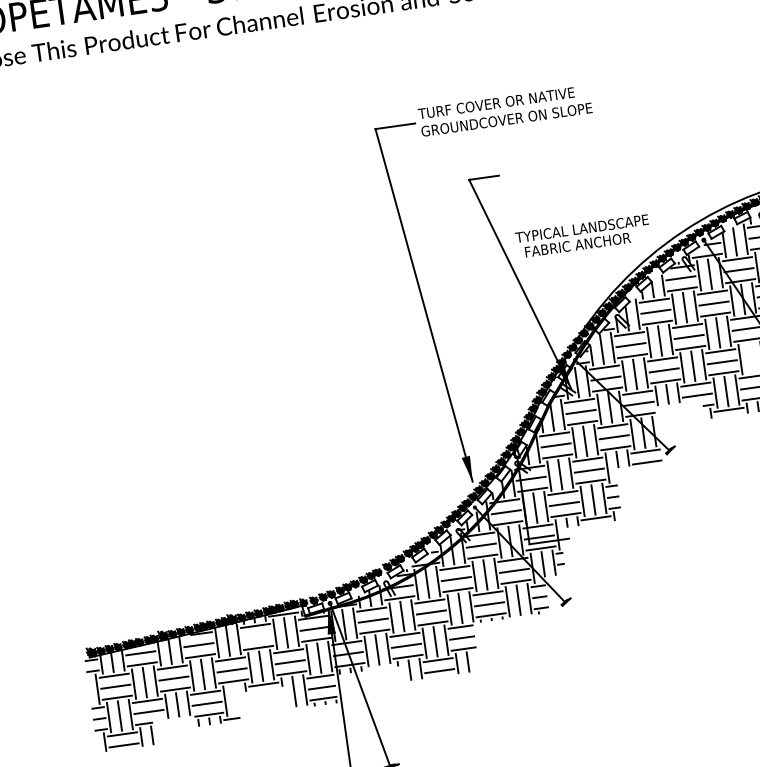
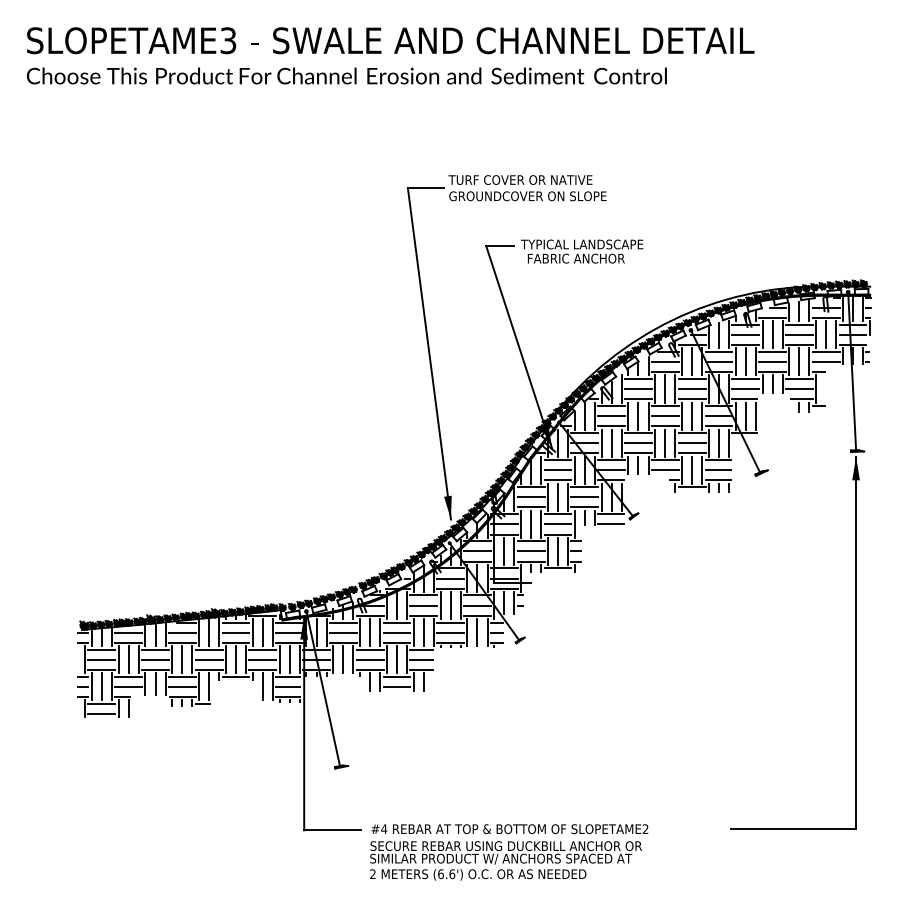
text: (583, 236) -> (582, 251), moved
line: (750, 357) -> (718, 442), added
line: (256, 636) -> (235, 632), added
line: (236, 699) -> (209, 686), added

